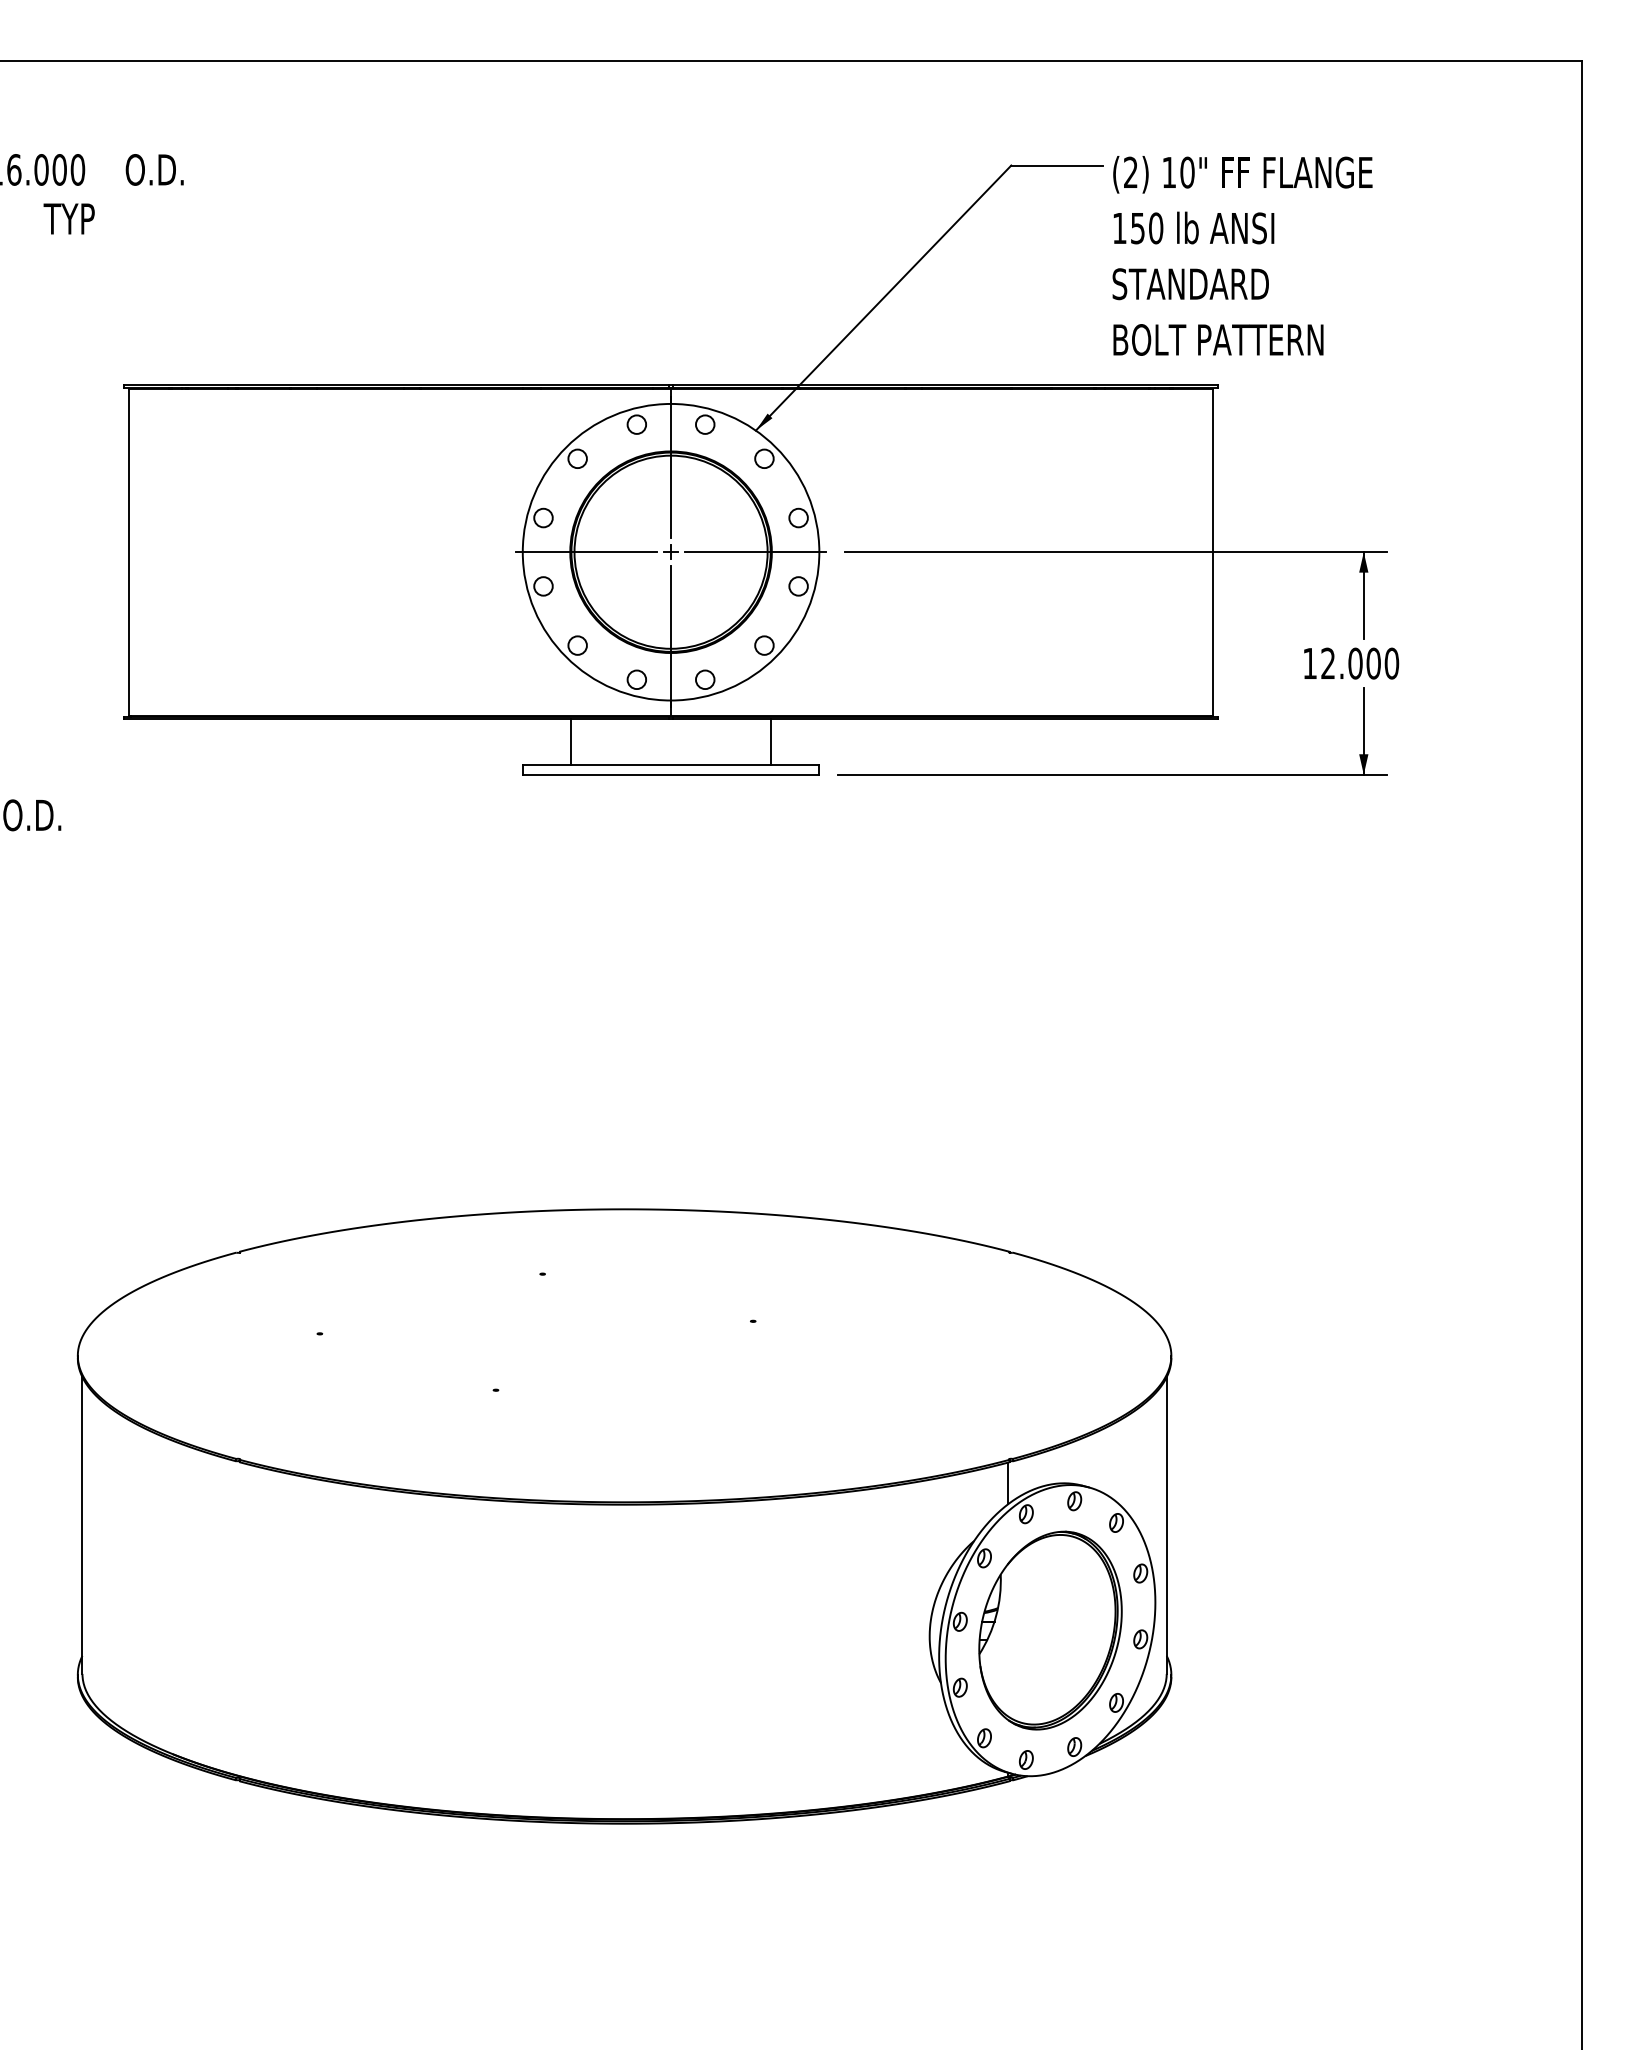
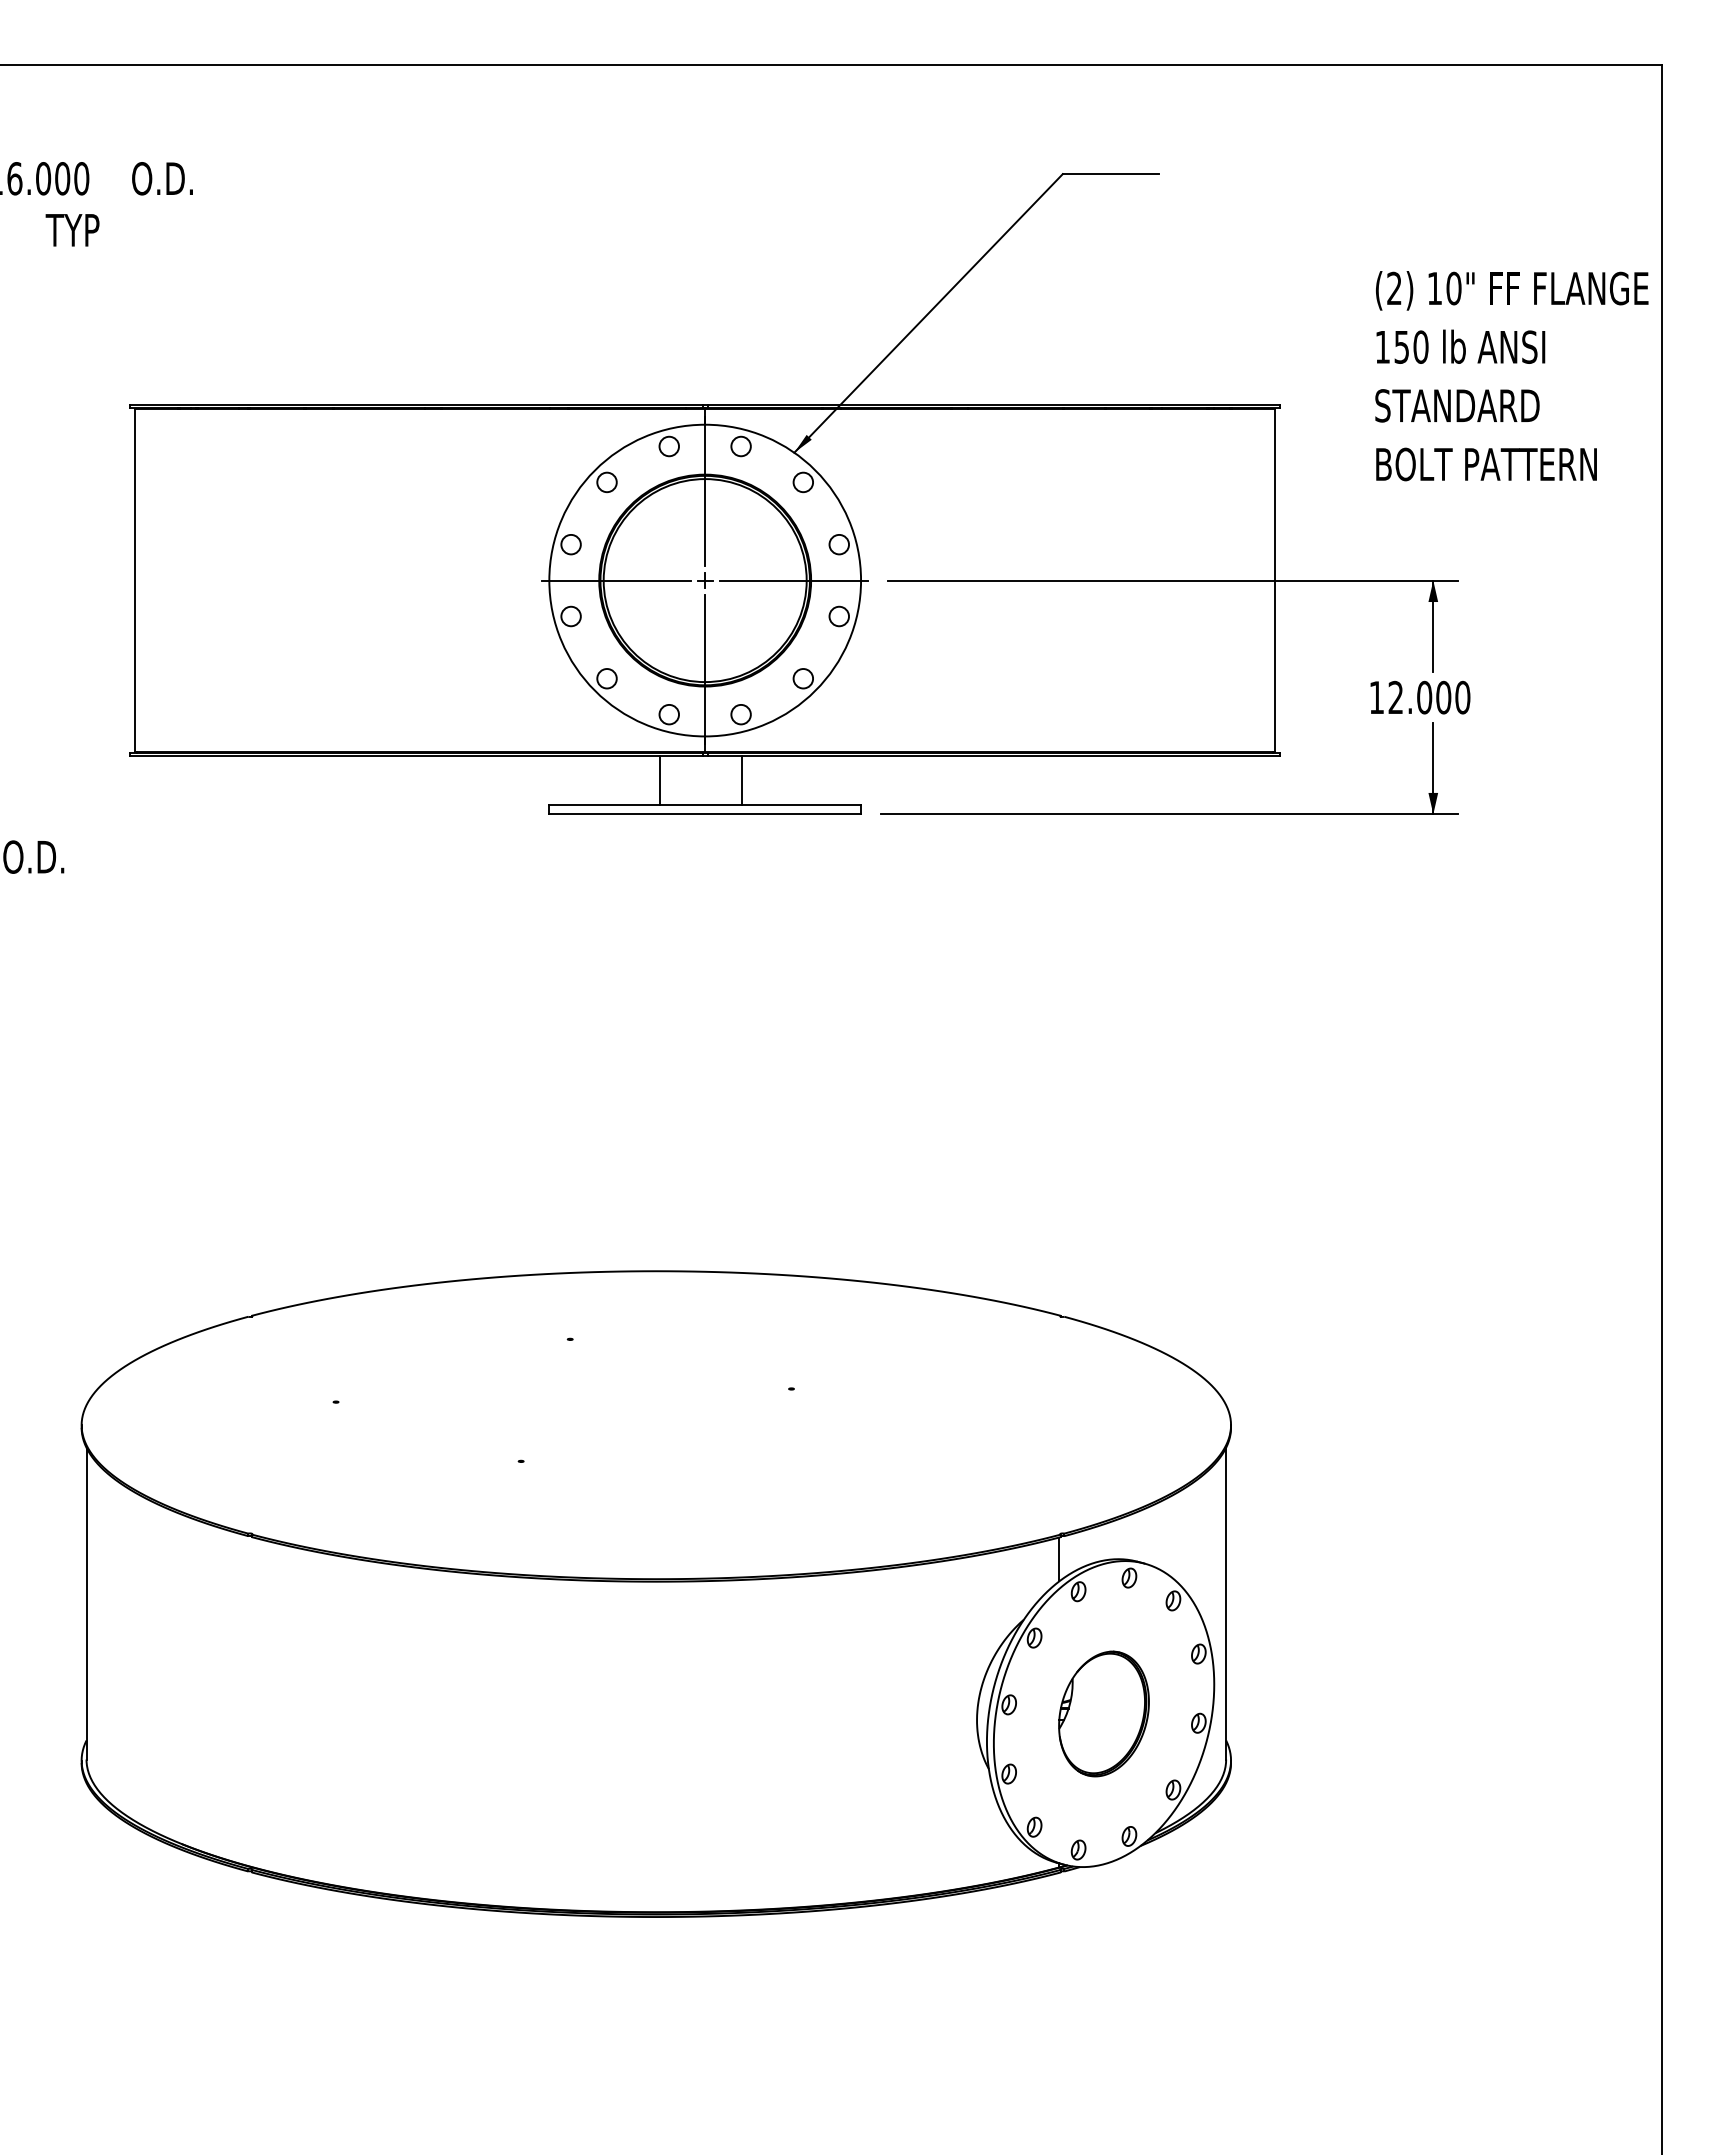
text: (1242, 256) -> (1511, 376), moved
line: (571, 741) -> (660, 779), moved
line: (770, 741) -> (741, 779), moved
part: (1050, 1630) -> (1103, 1713), size x0.6

